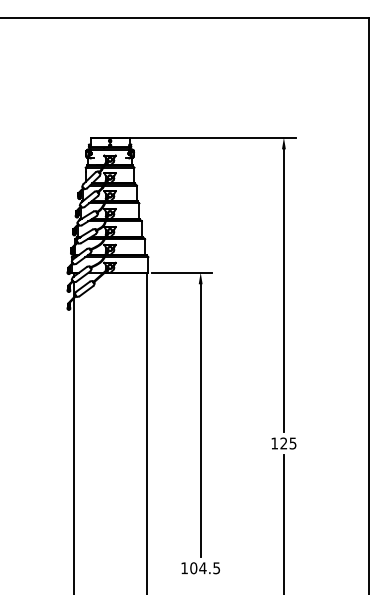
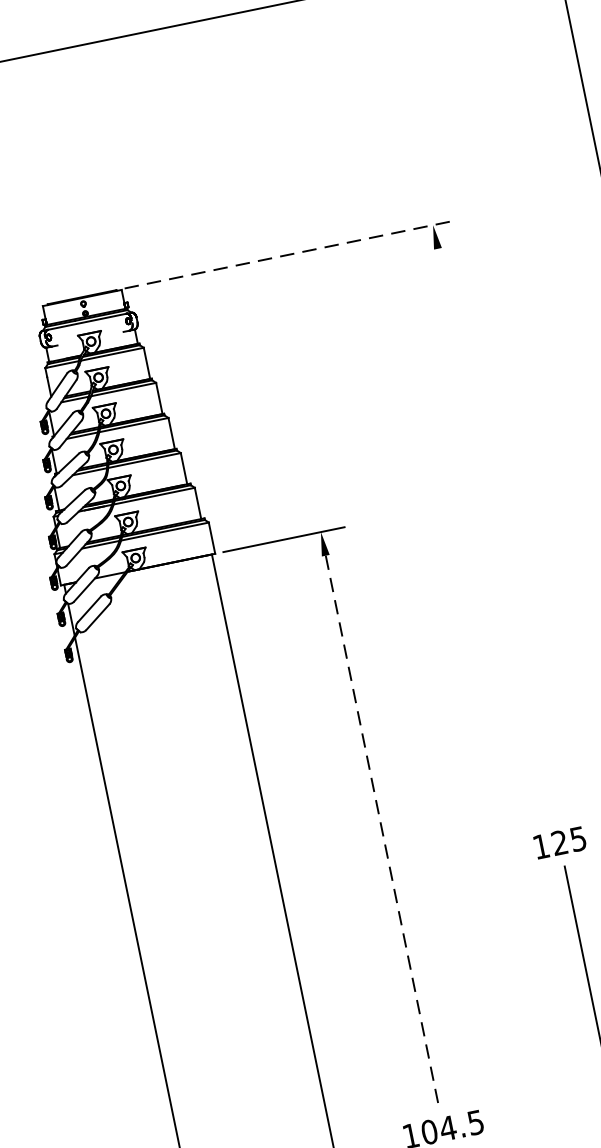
line: (213, 137) -> (290, 254), solid -> dashed
line: (283, 290) -> (495, 534), removed
line: (200, 420) -> (381, 830), solid -> dashed

